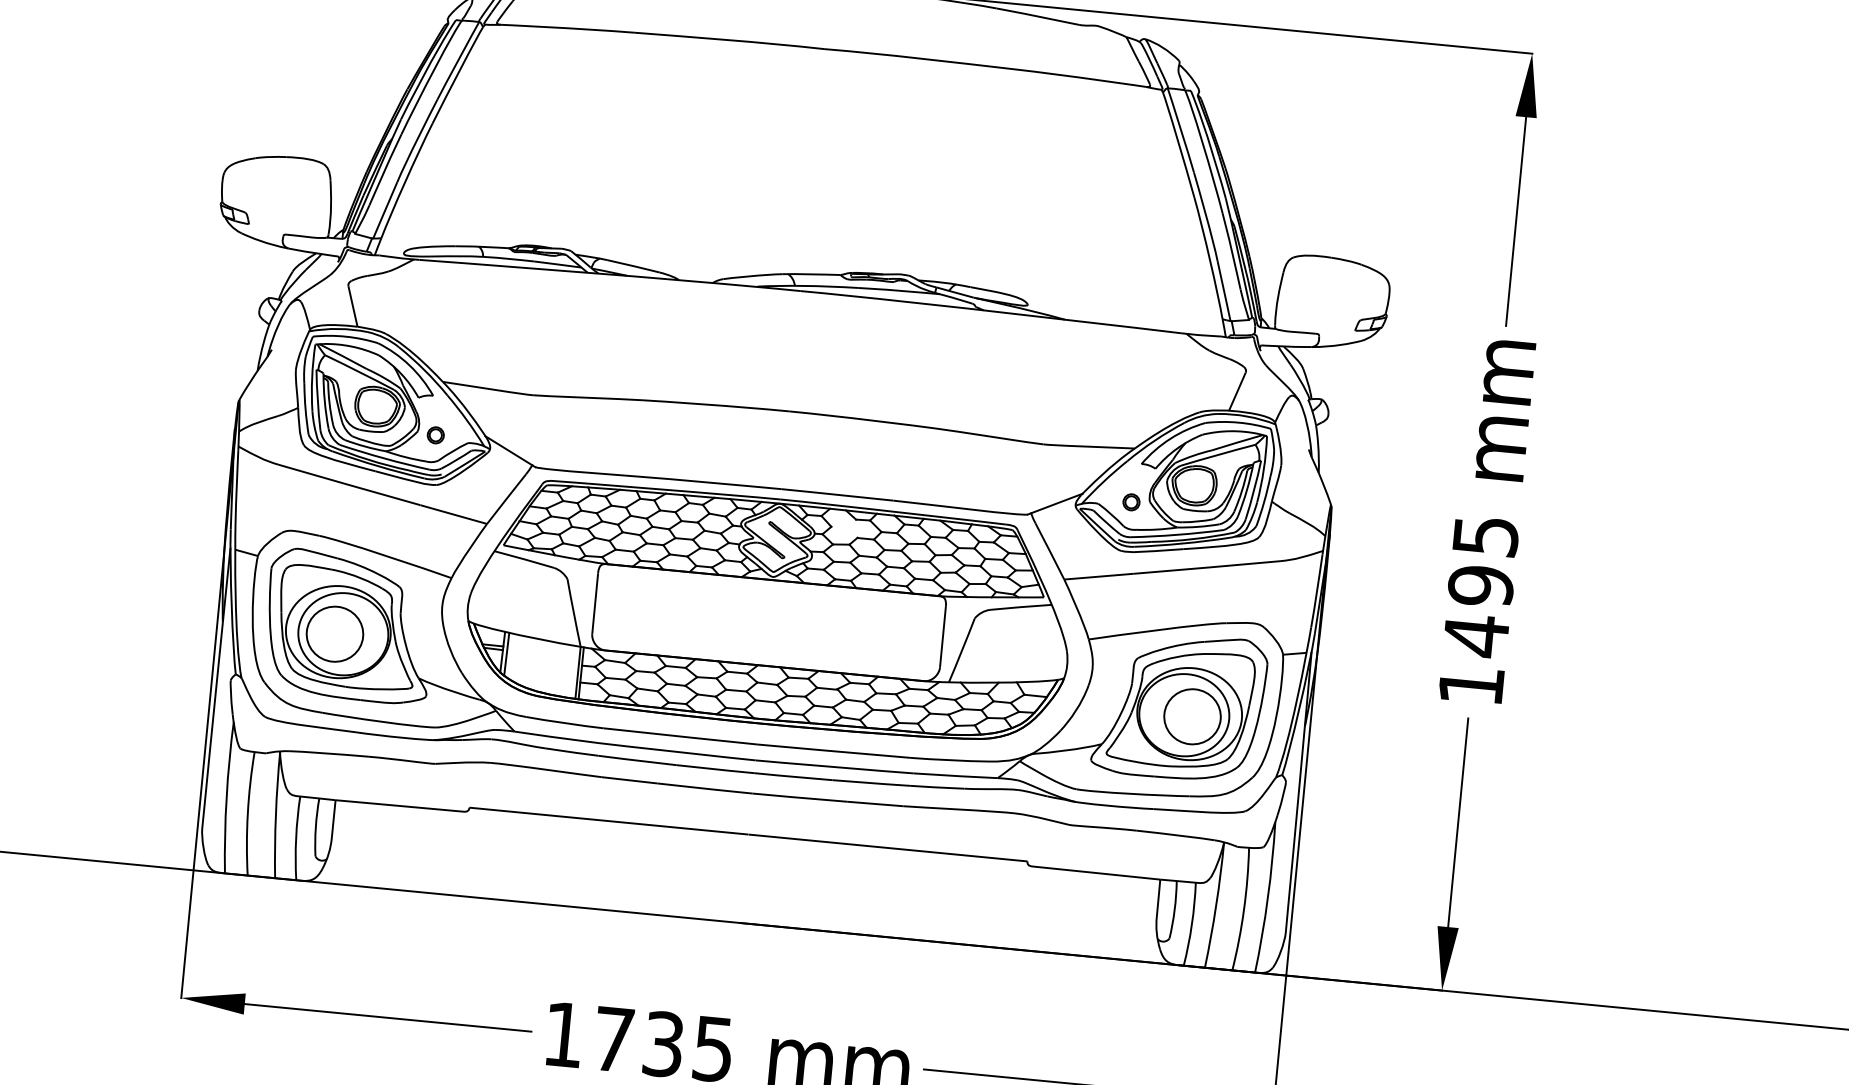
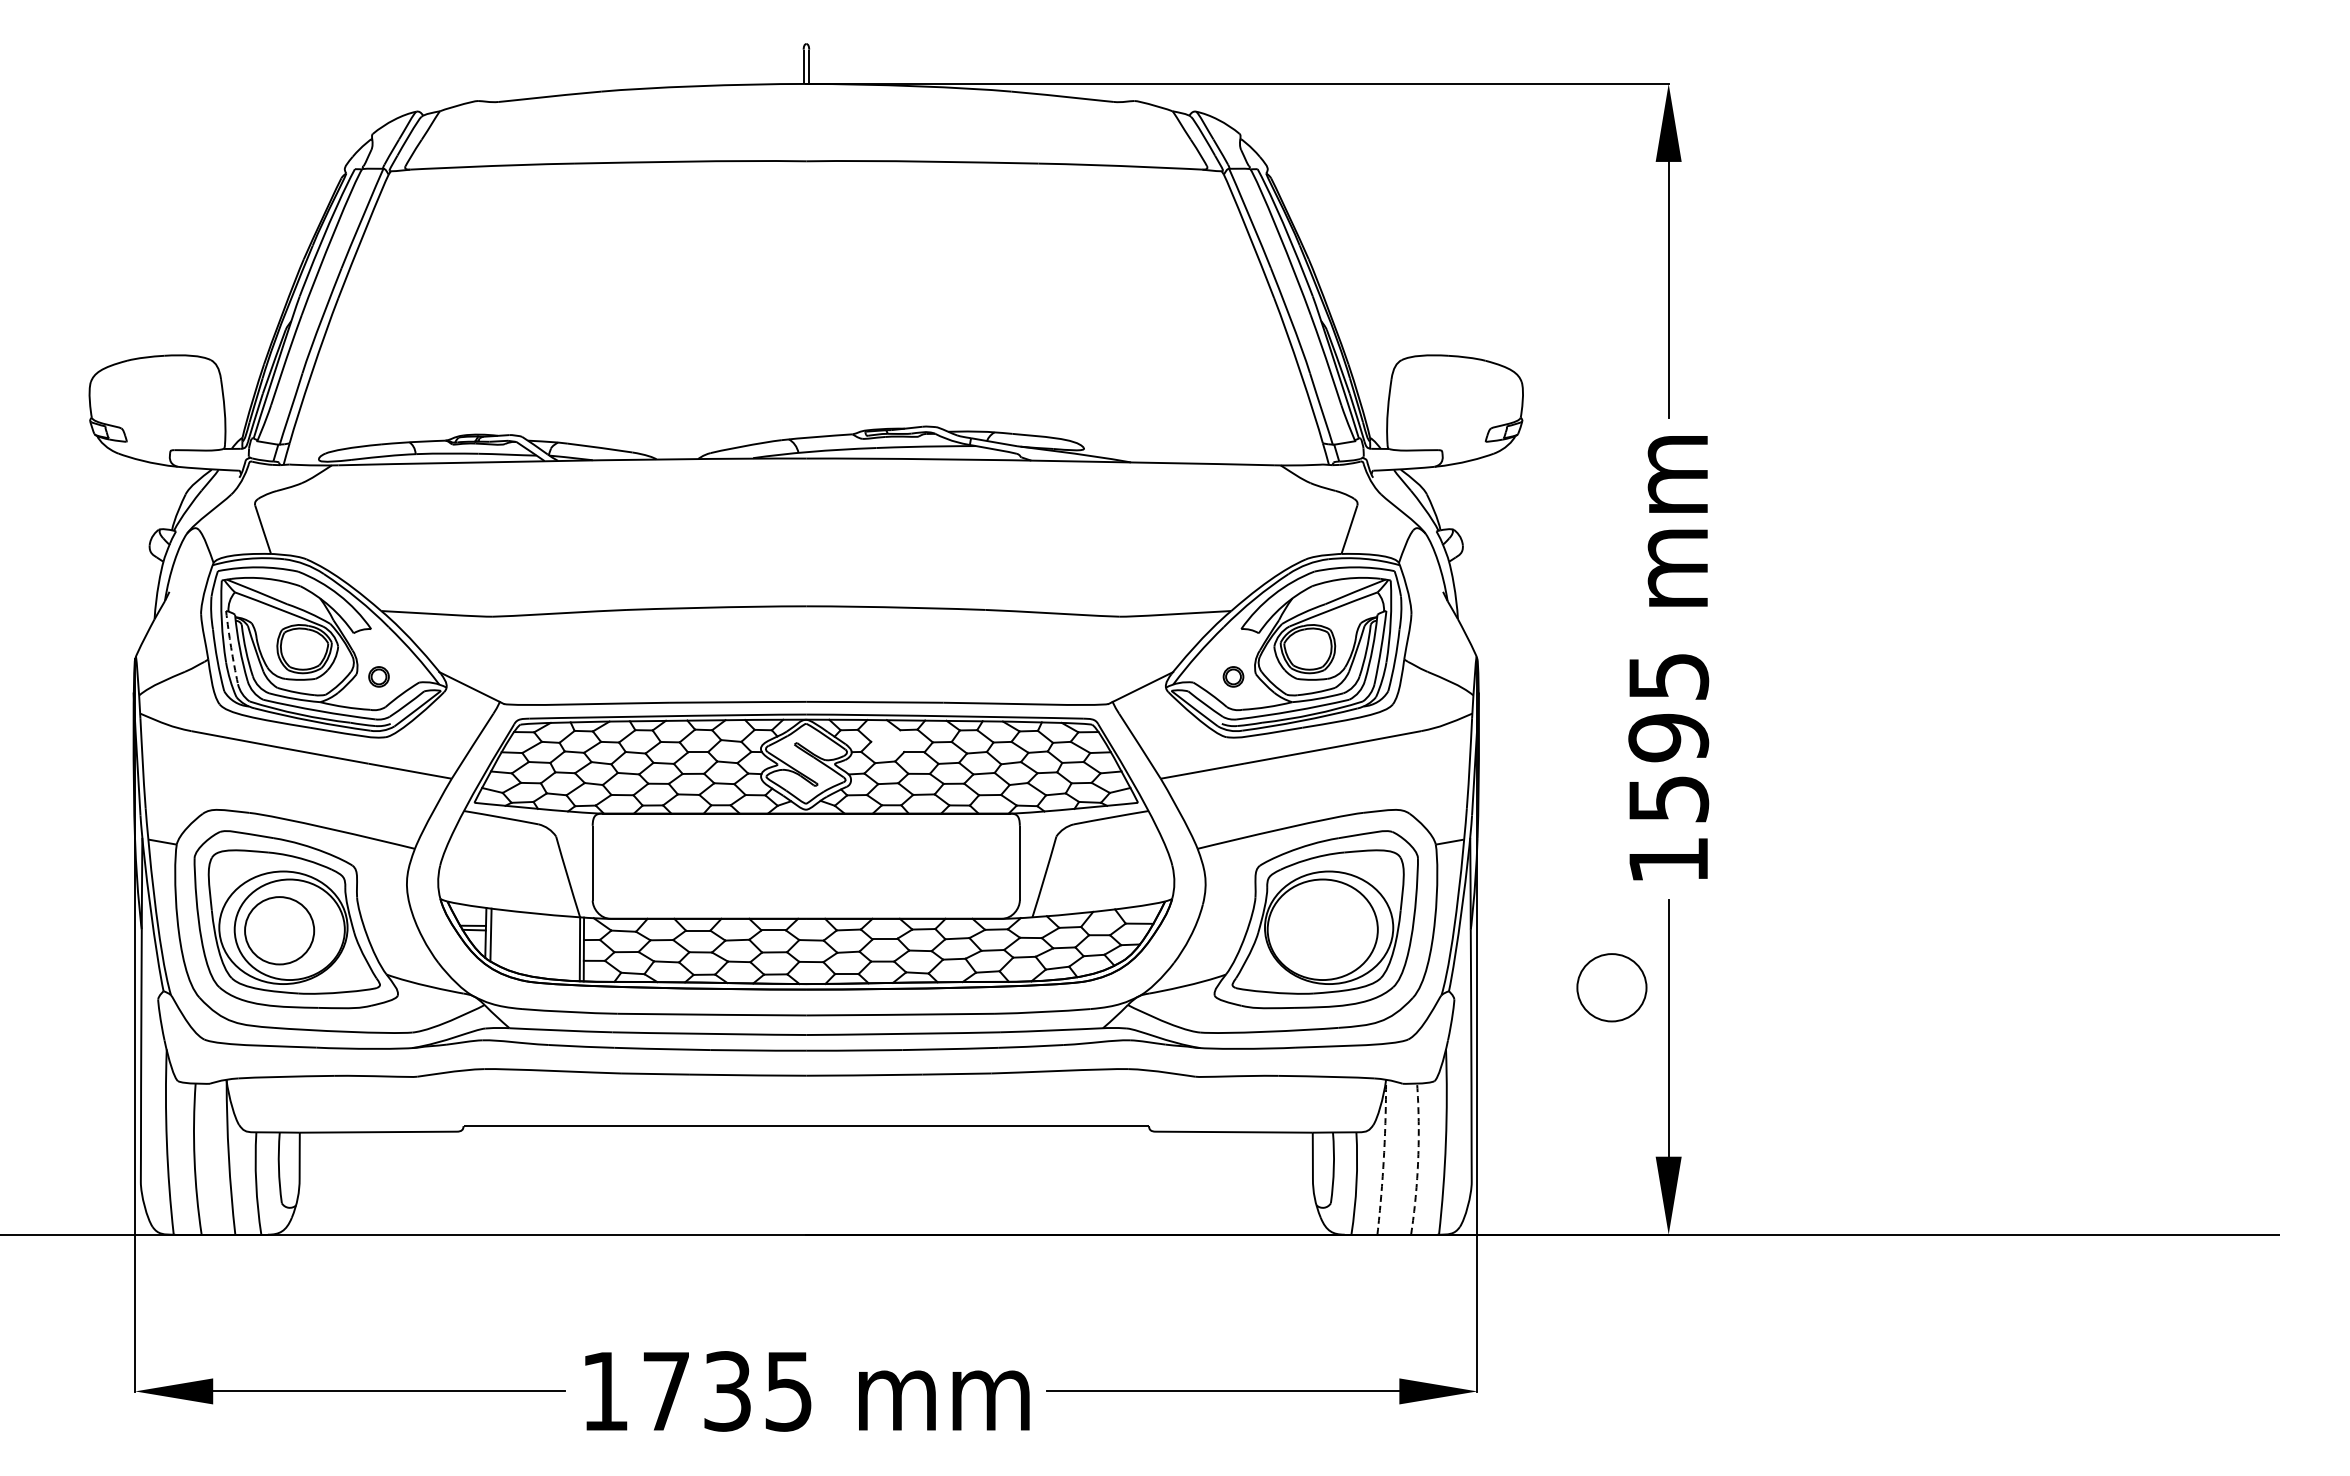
arc: (318, 399) -> (231, 647), solid -> dashed
text: (1476, 635) -> (1669, 798), 1495 -> 1595
part: (1192, 716) -> (1611, 987), moved
arc: (1215, 905) -> (1383, 1157), solid -> dashed
arc: (1244, 909) -> (1418, 1159), solid -> dashed

